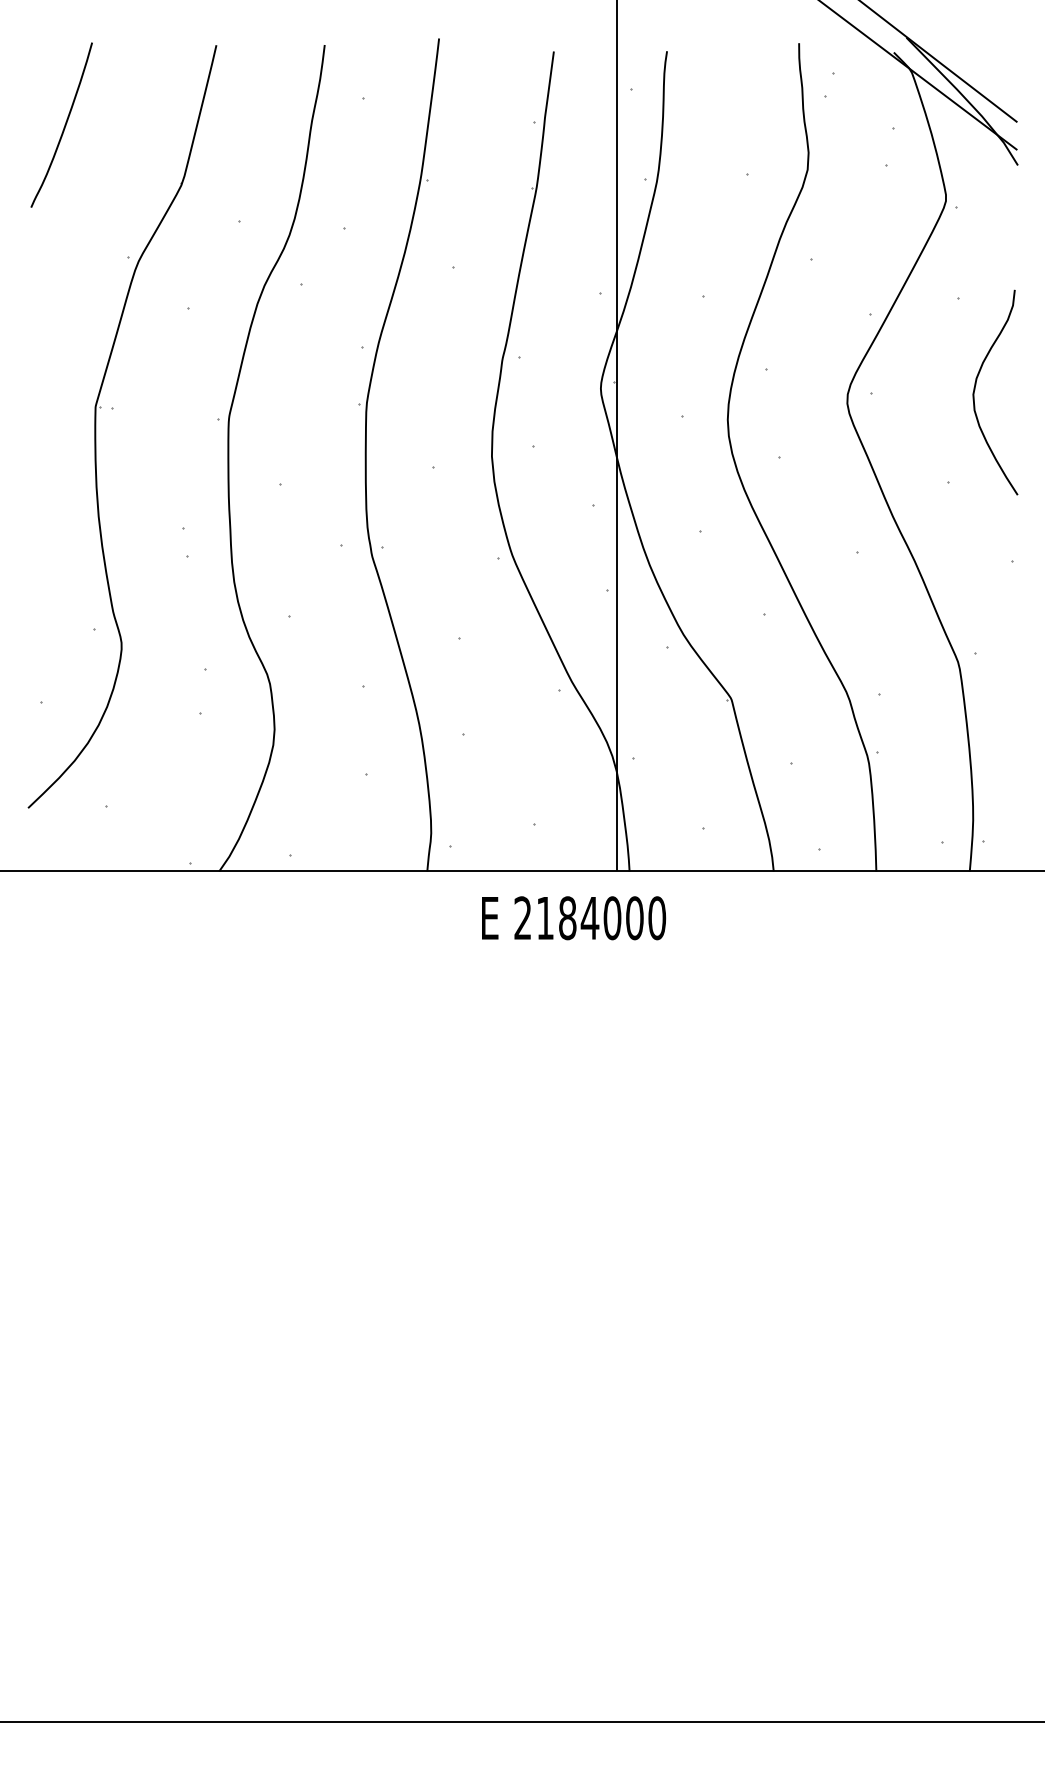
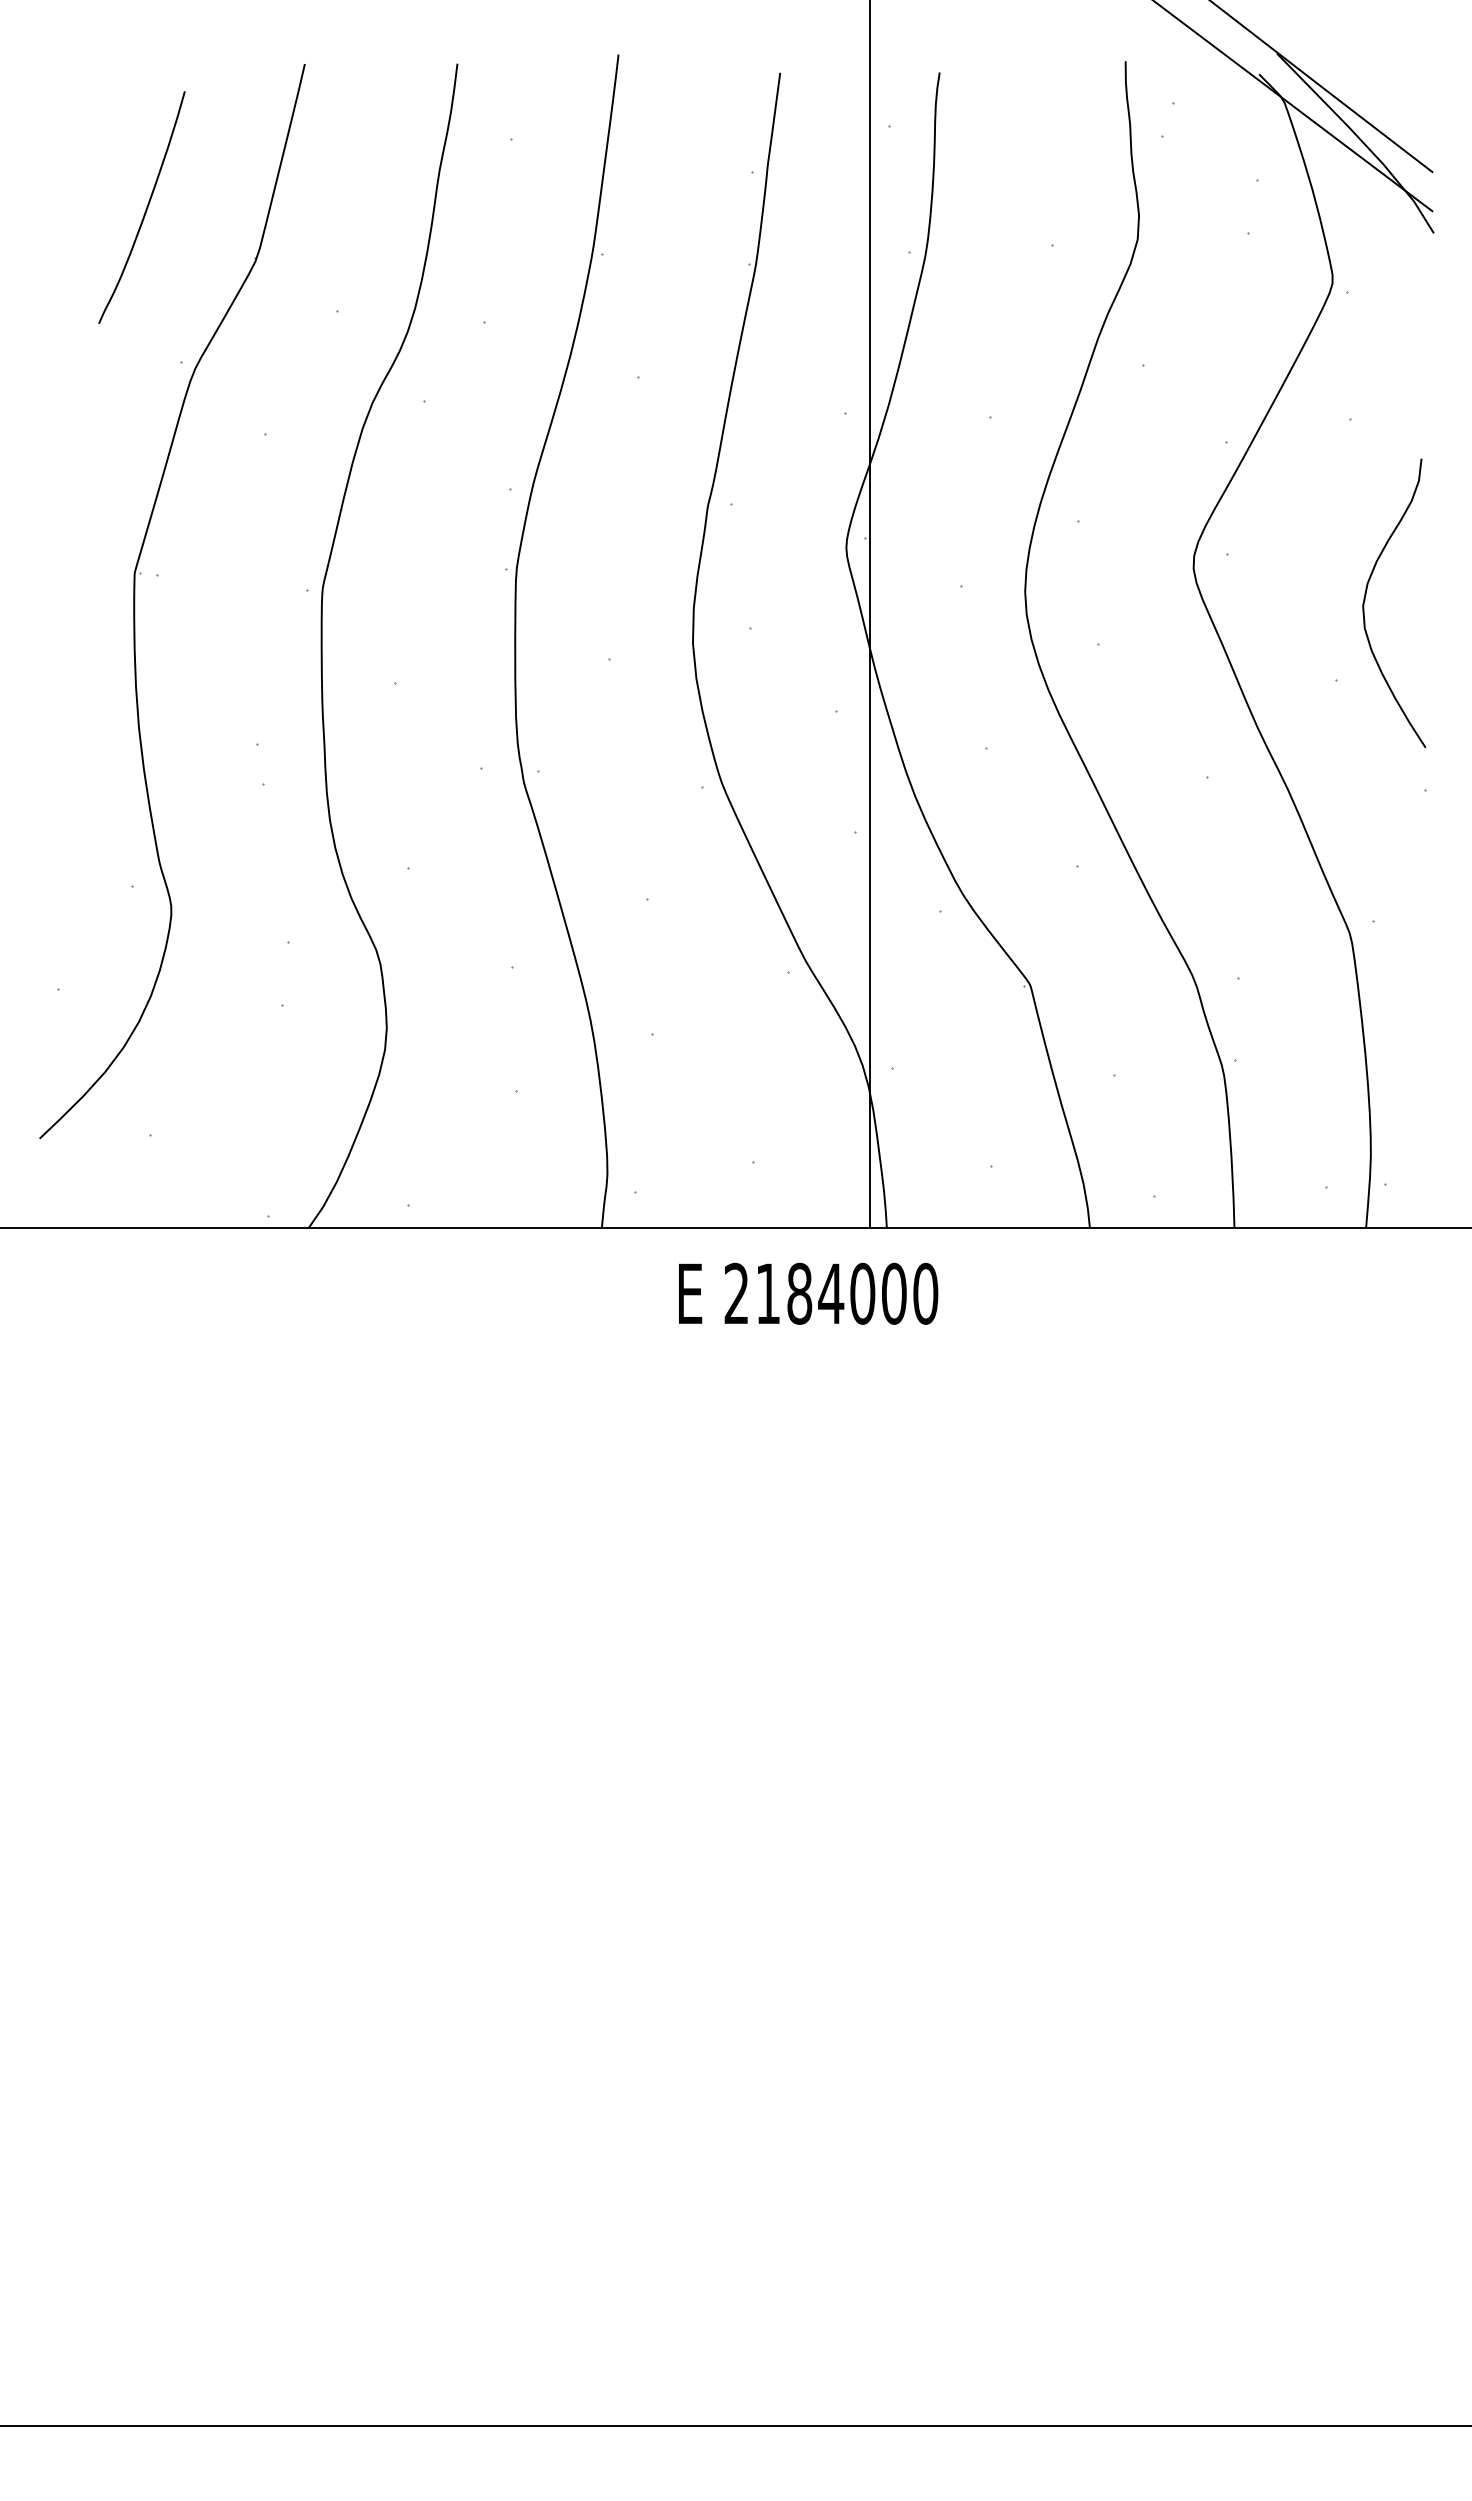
curve: (64, 126) -> (145, 209), moved
curve: (975, 387) -> (1366, 595), moved

